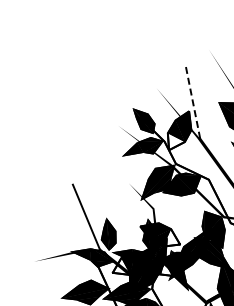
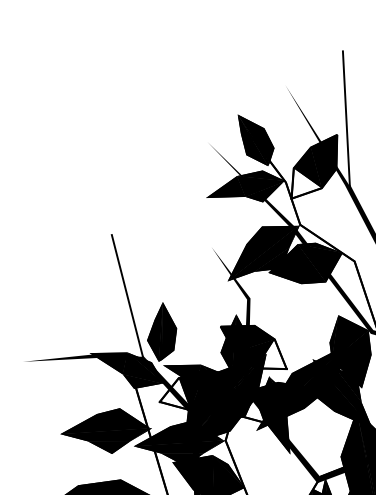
line: (192, 101) -> (345, 118), dashed -> solid

